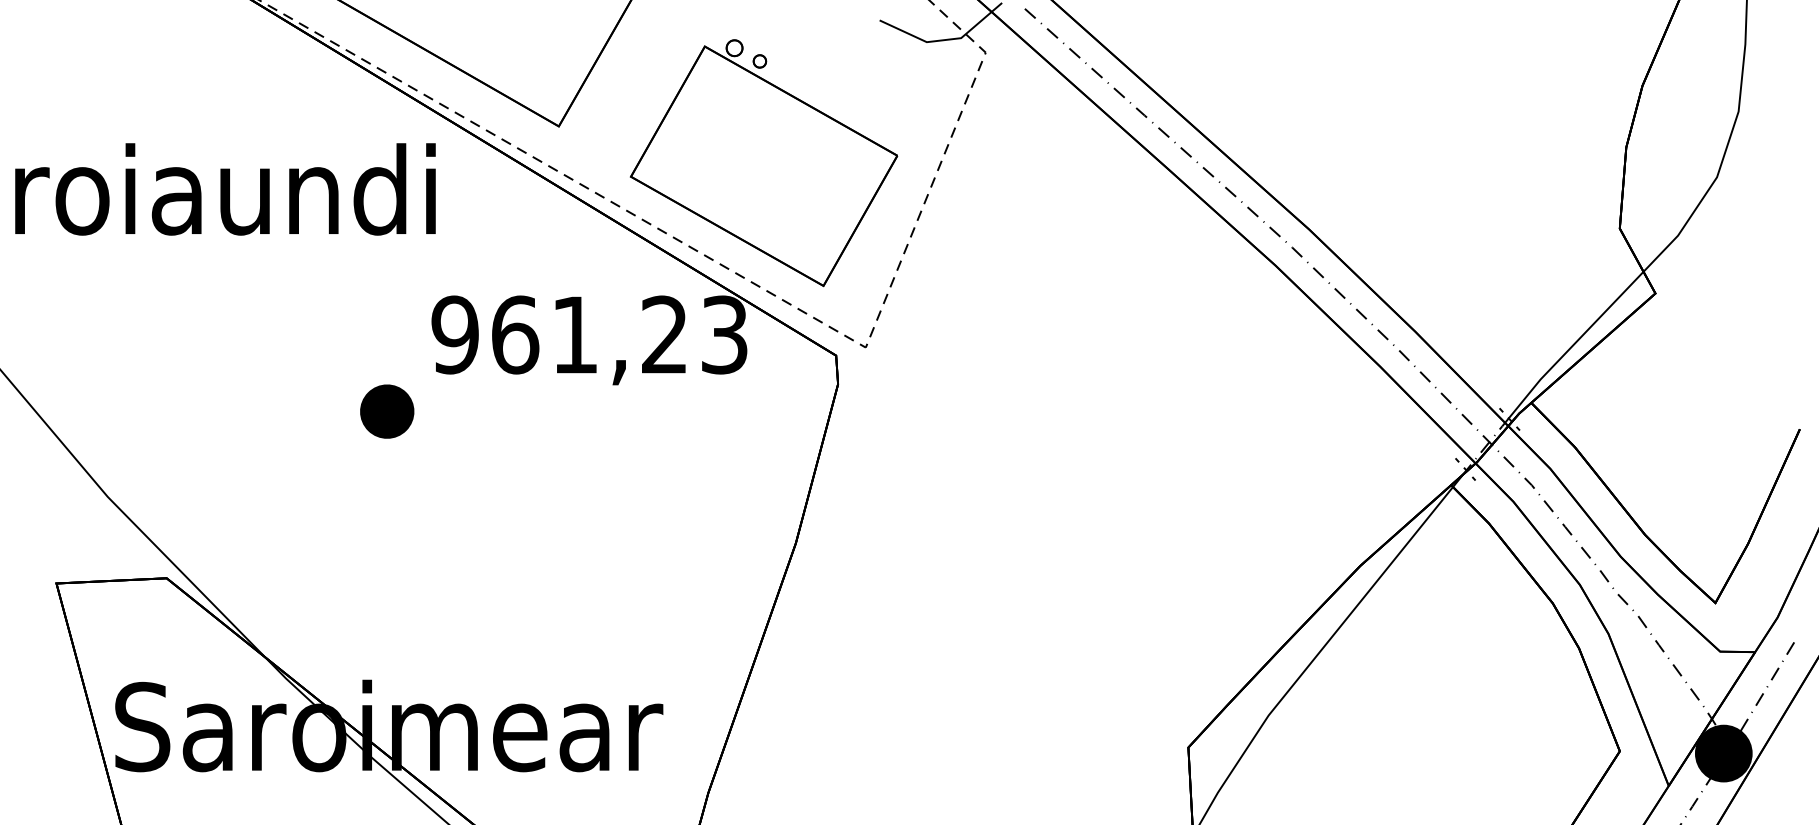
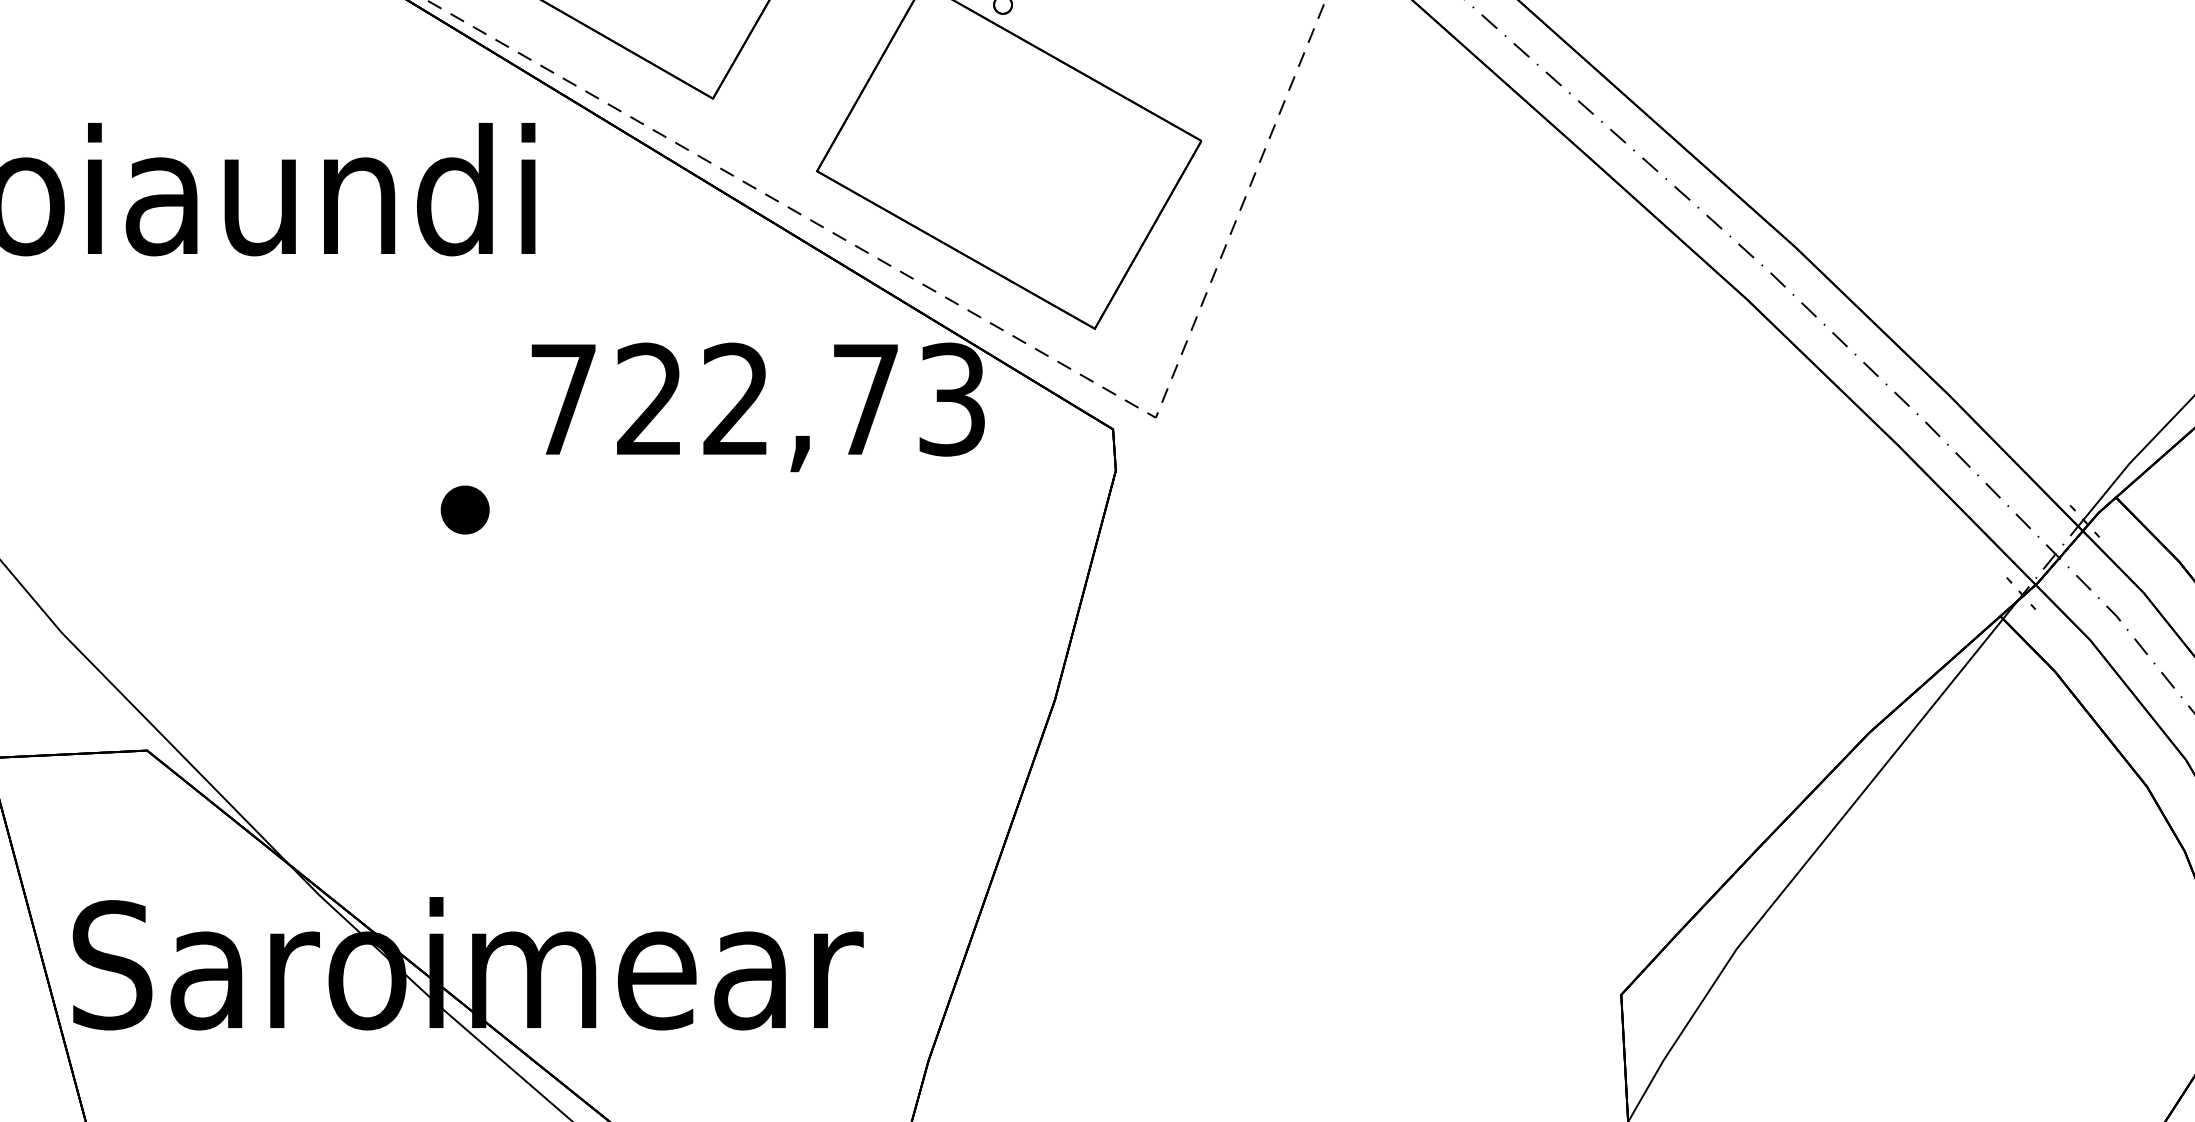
text: (558, 334) -> (712, 398), 961,23 -> 722,73
part: (386, 411) -> (464, 509), size x0.62

